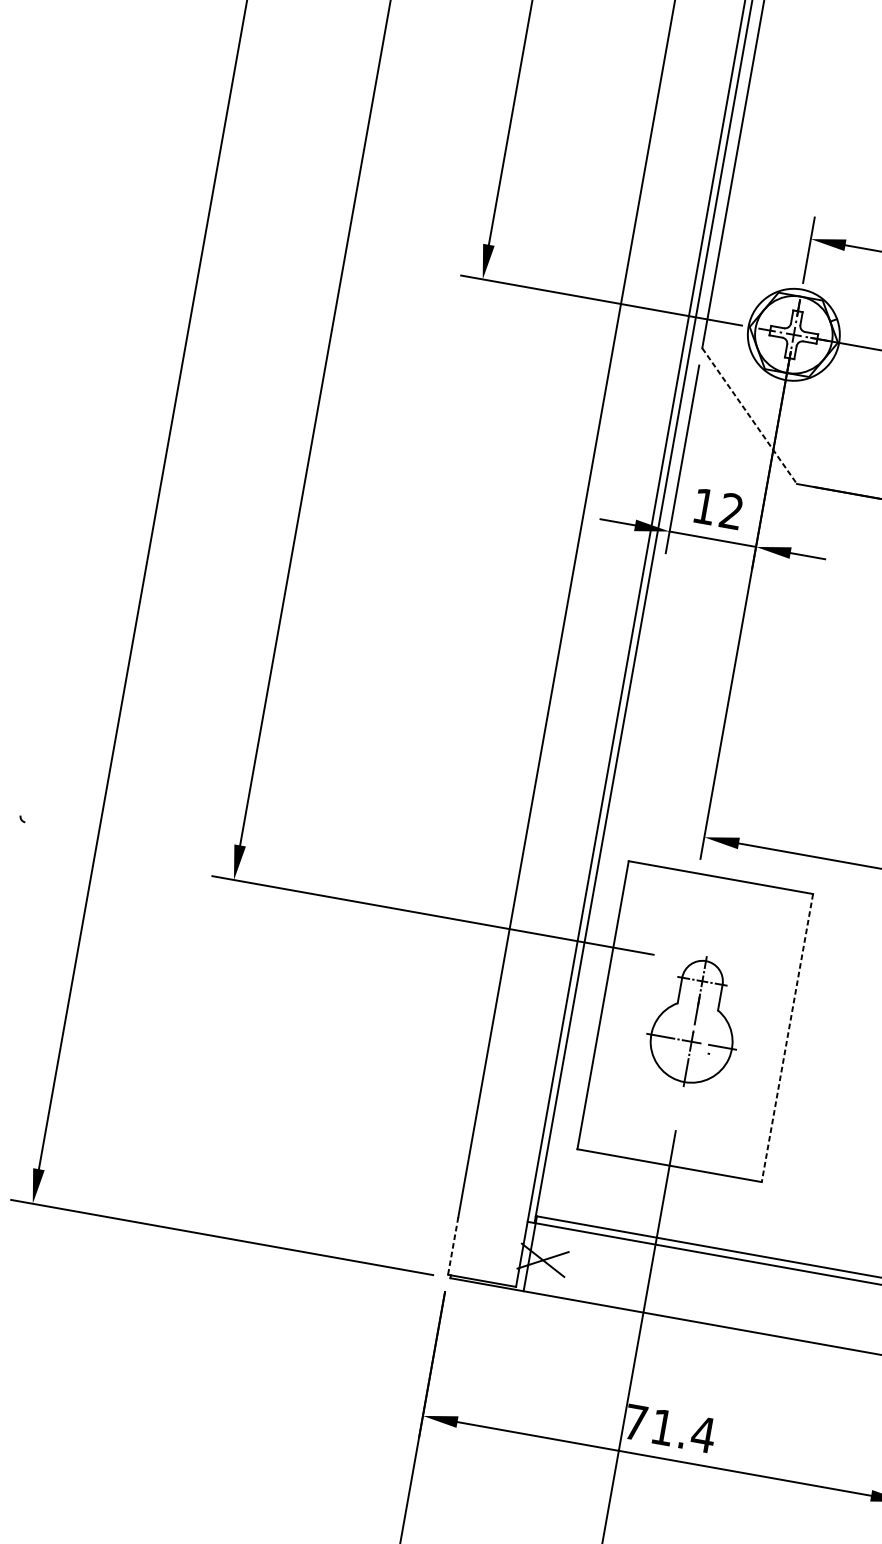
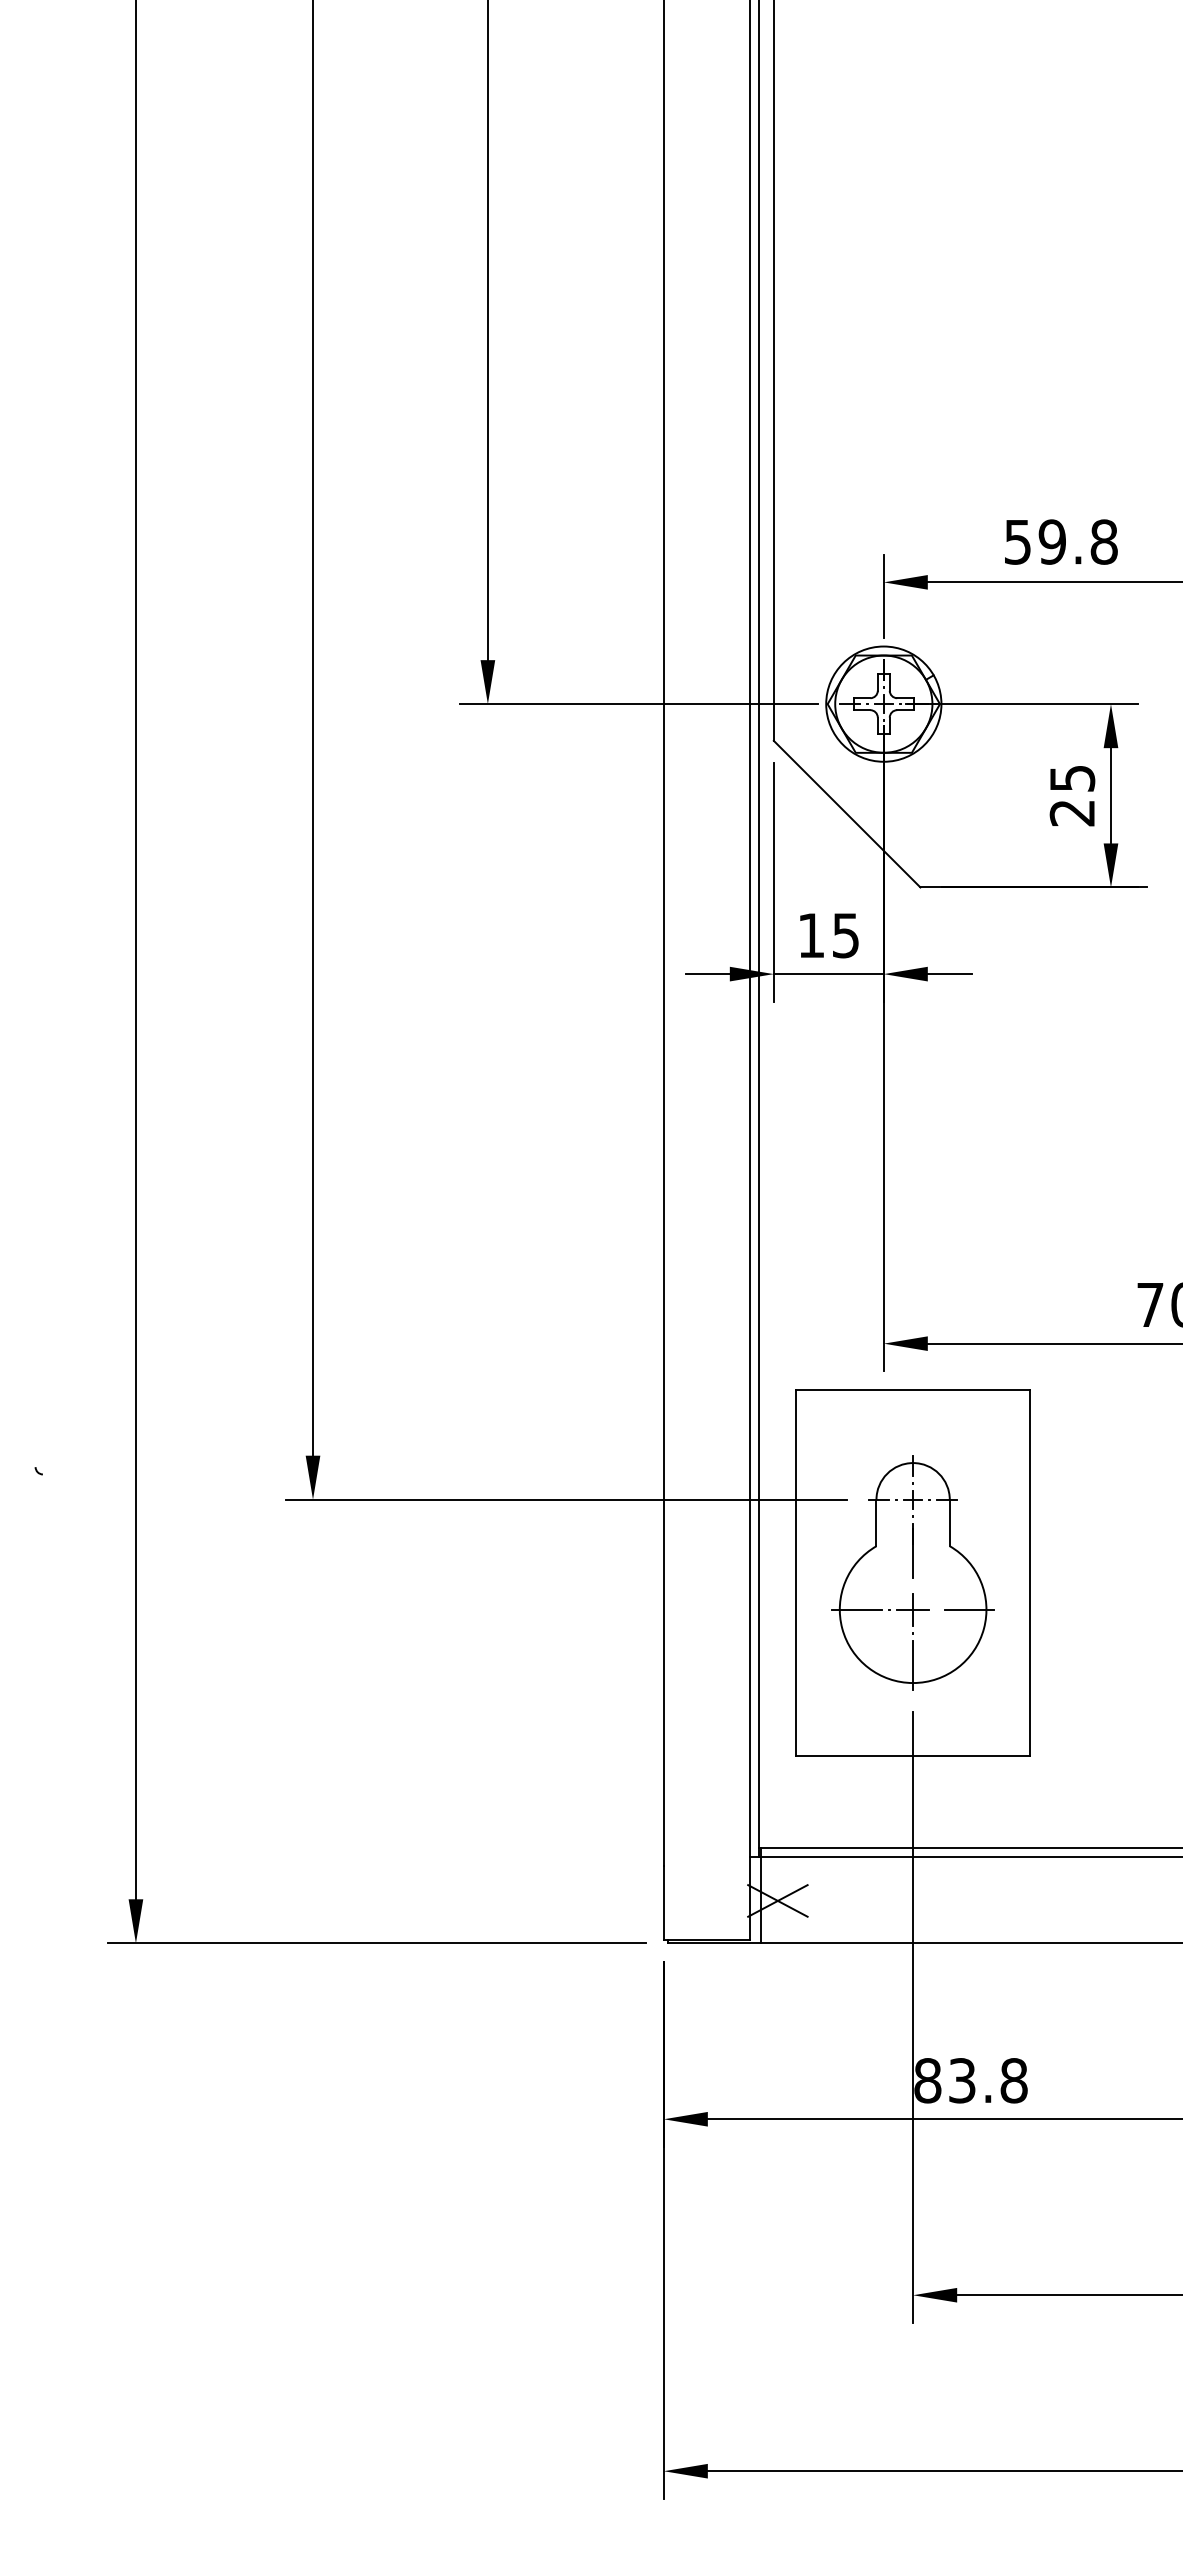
line: (749, 416) -> (847, 814), dashed -> solid
text: (731, 511) -> (845, 935), 12 -> 15
part: (694, 1021) -> (912, 1572), size x1.43
line: (787, 1038) -> (1030, 1573), dashed -> solid
line: (452, 1246) -> (663, 1903), dashed -> solid
text: (670, 1428) -> (971, 2080), 71.4 -> 83.8

